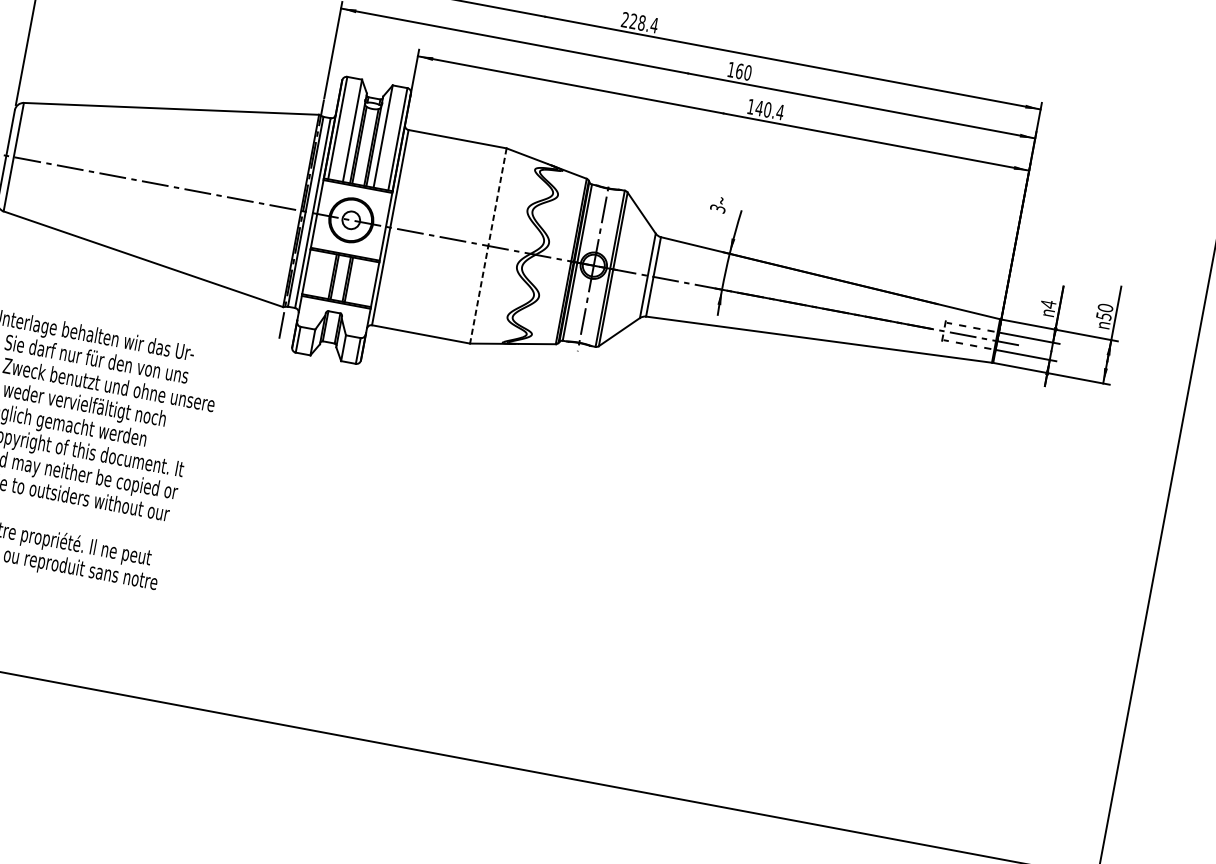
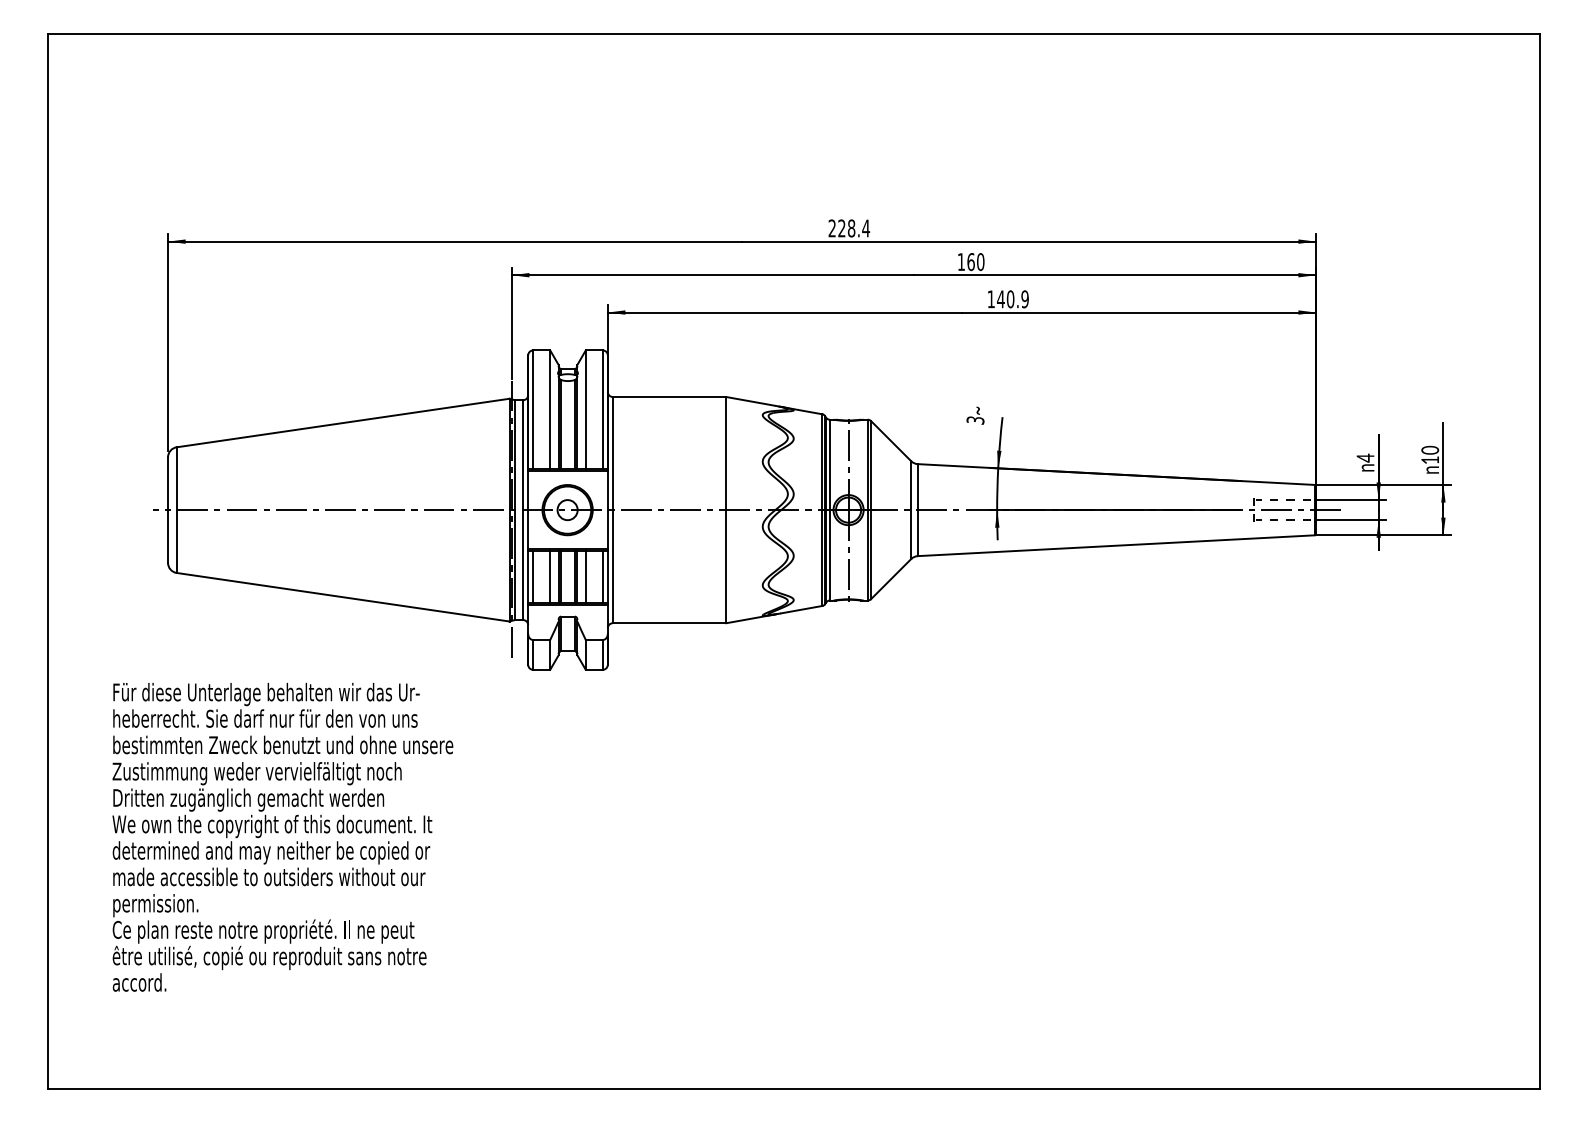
text: (780, 112) -> (1025, 299), 140.4 -> 140.9
line: (488, 246) -> (726, 510), dashed -> solid
line: (310, 272) -> (533, 577), added
line: (325, 275) -> (550, 577), added
line: (355, 281) -> (585, 577), added
line: (370, 284) -> (602, 577), added
text: (1104, 316) -> (1430, 460), 50 -> 10

